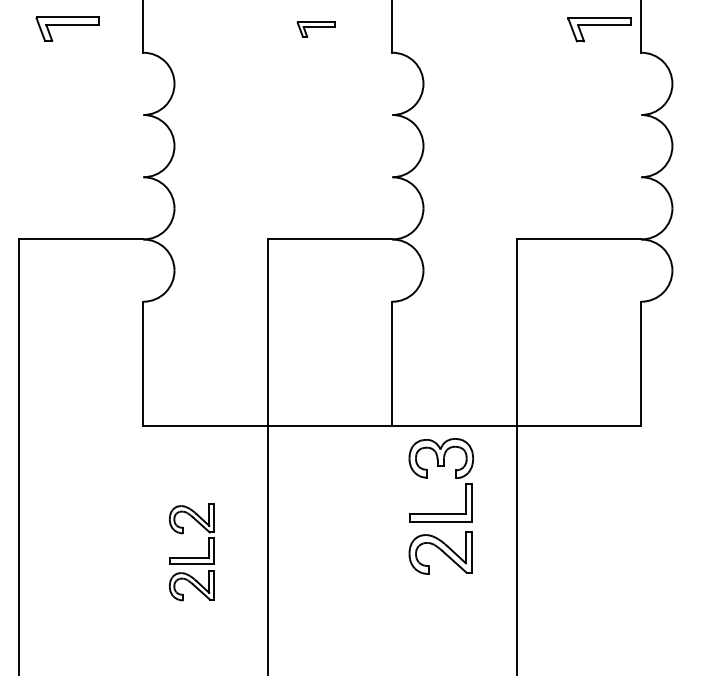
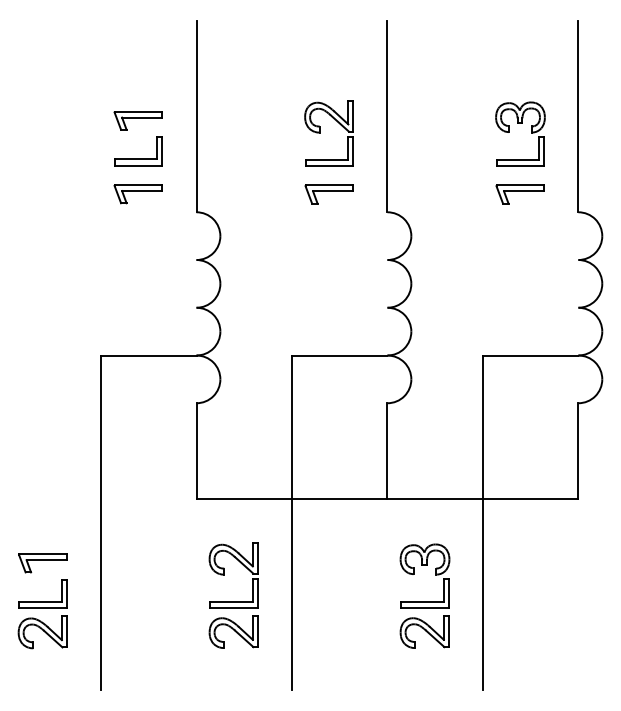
part: (315, 29) -> (328, 194), size x1.67
part: (598, 29) -> (519, 194), moved
part: (440, 505) -> (424, 595), moved
part: (191, 552) -> (233, 595), size x1.43

